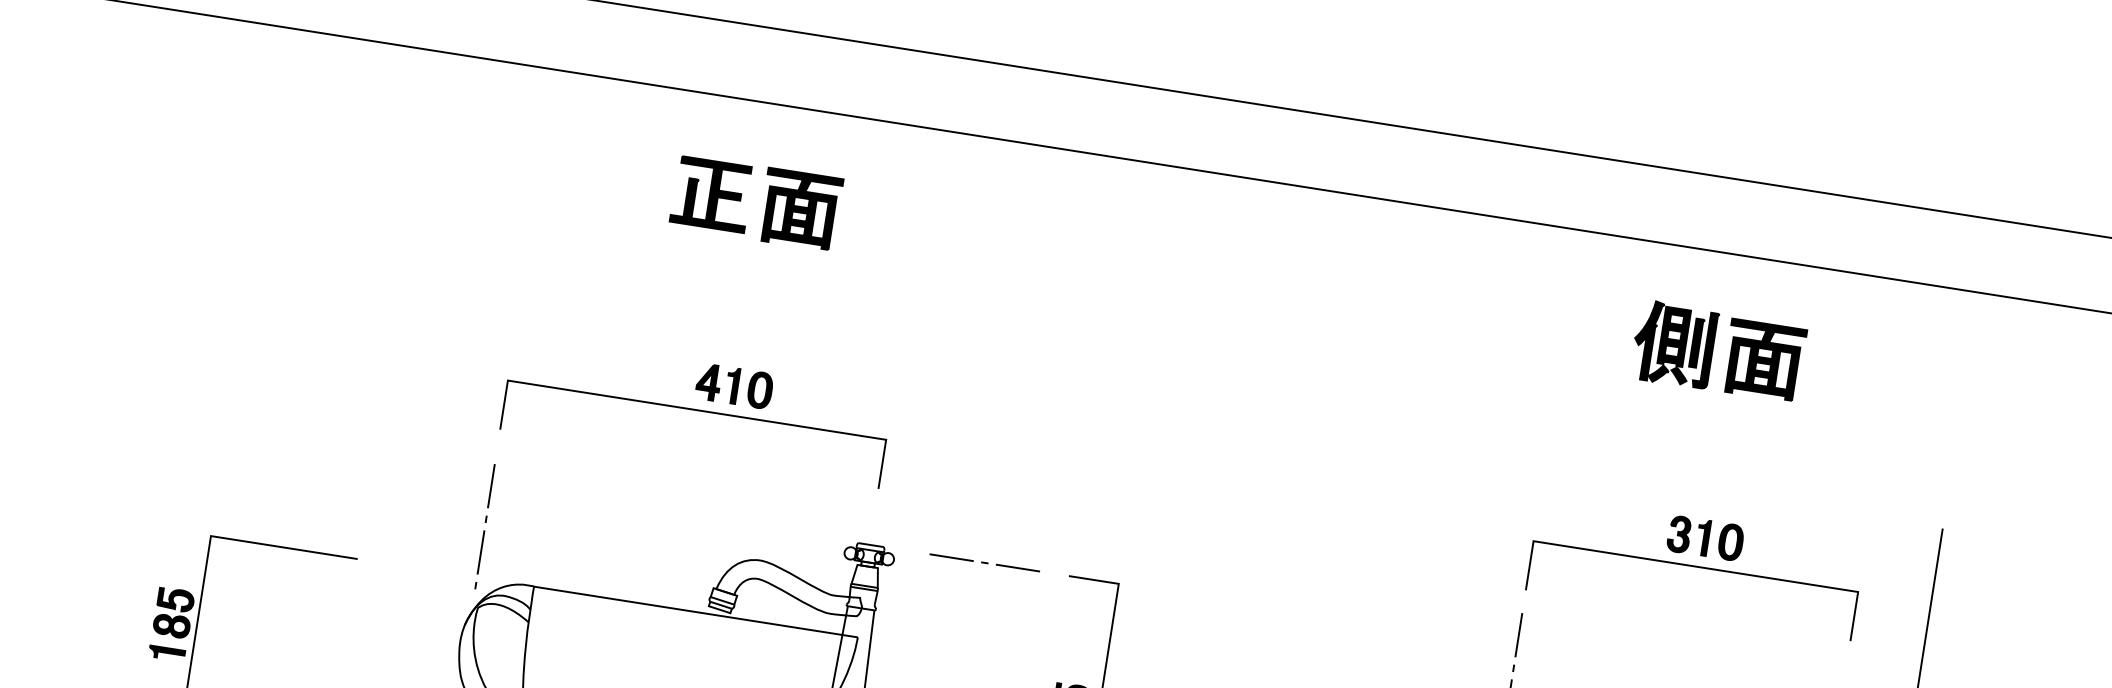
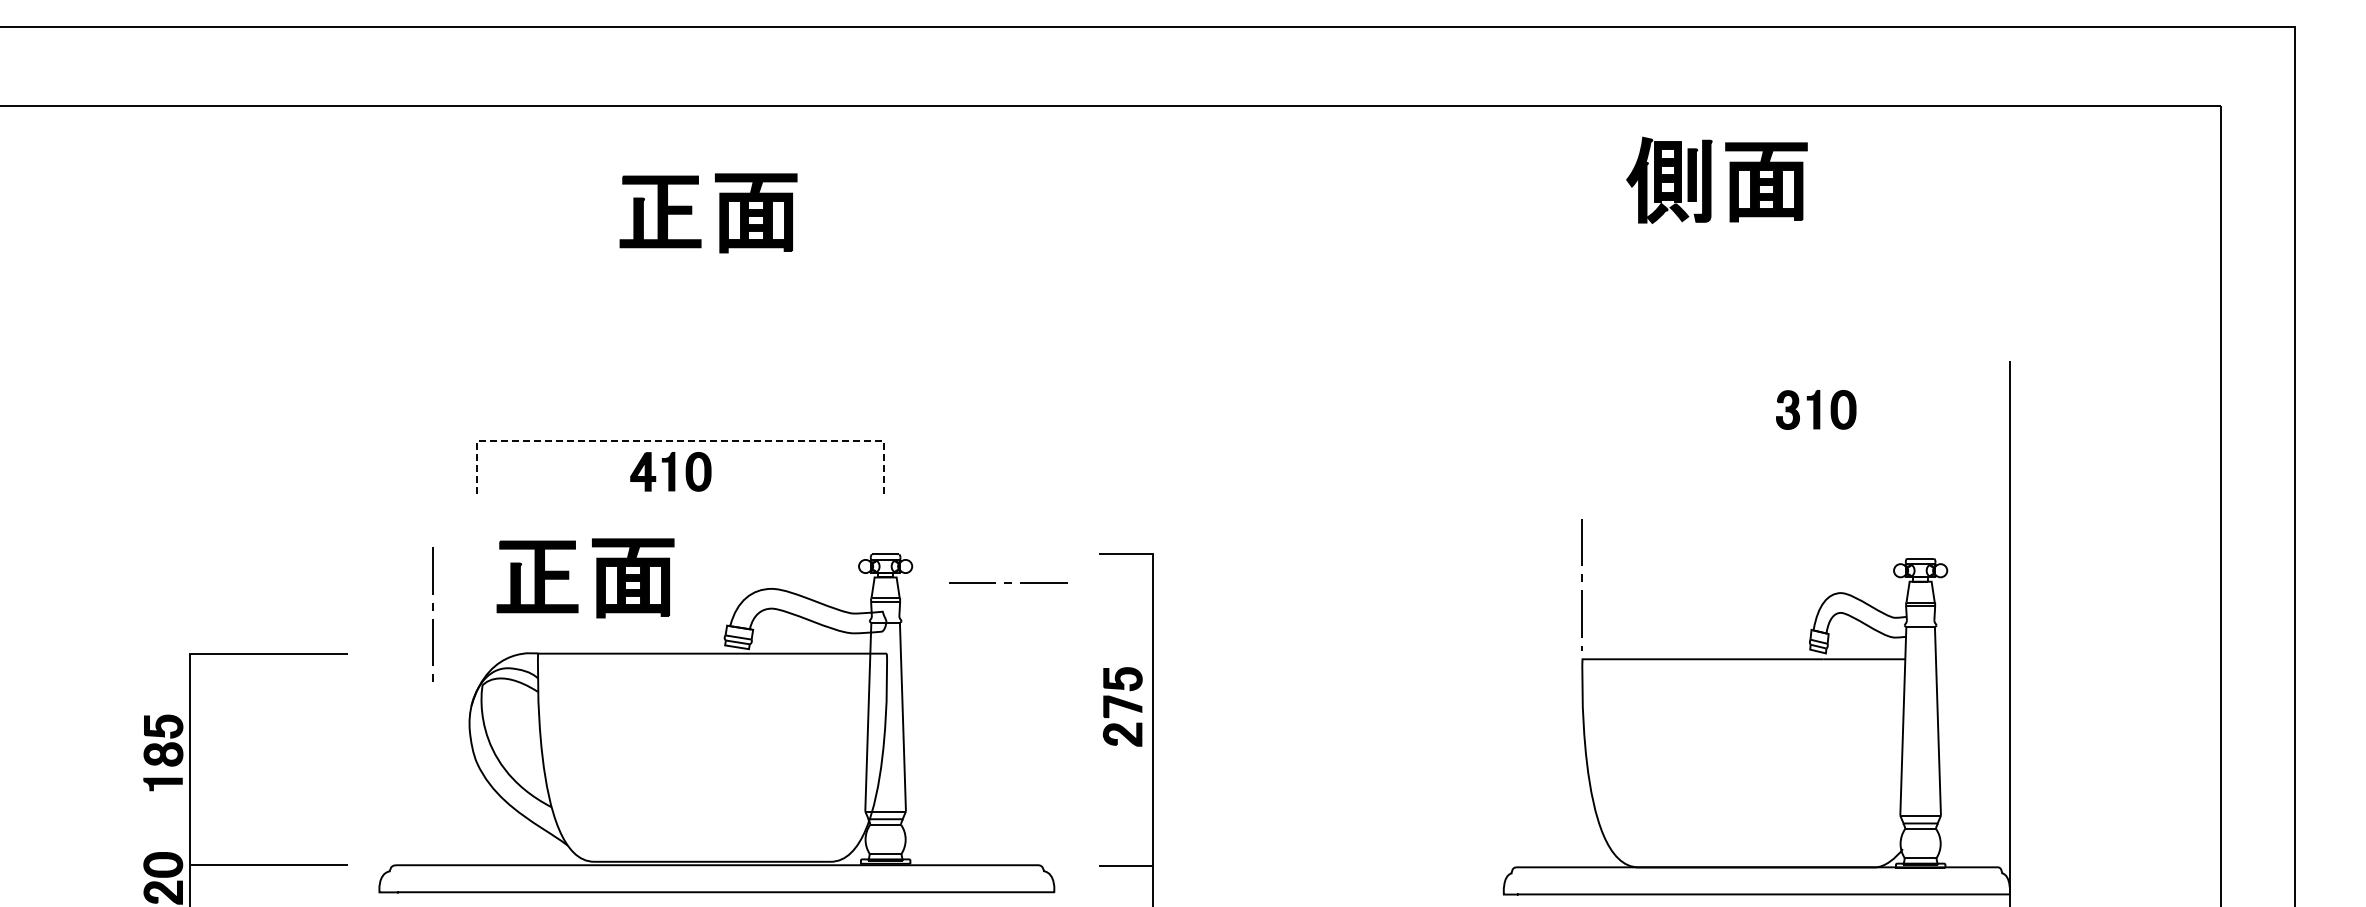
part: (1718, 350) -> (1716, 179), moved
part: (734, 385) -> (670, 471), moved
line: (697, 410) -> (680, 441), solid -> dashed
line: (485, 522) -> (432, 610), moved
part: (599, 525) -> (596, 578), added
part: (1705, 538) -> (1816, 409), moved
line: (985, 562) -> (1008, 582), moved
line: (1695, 566) -> (1756, 441), removed

